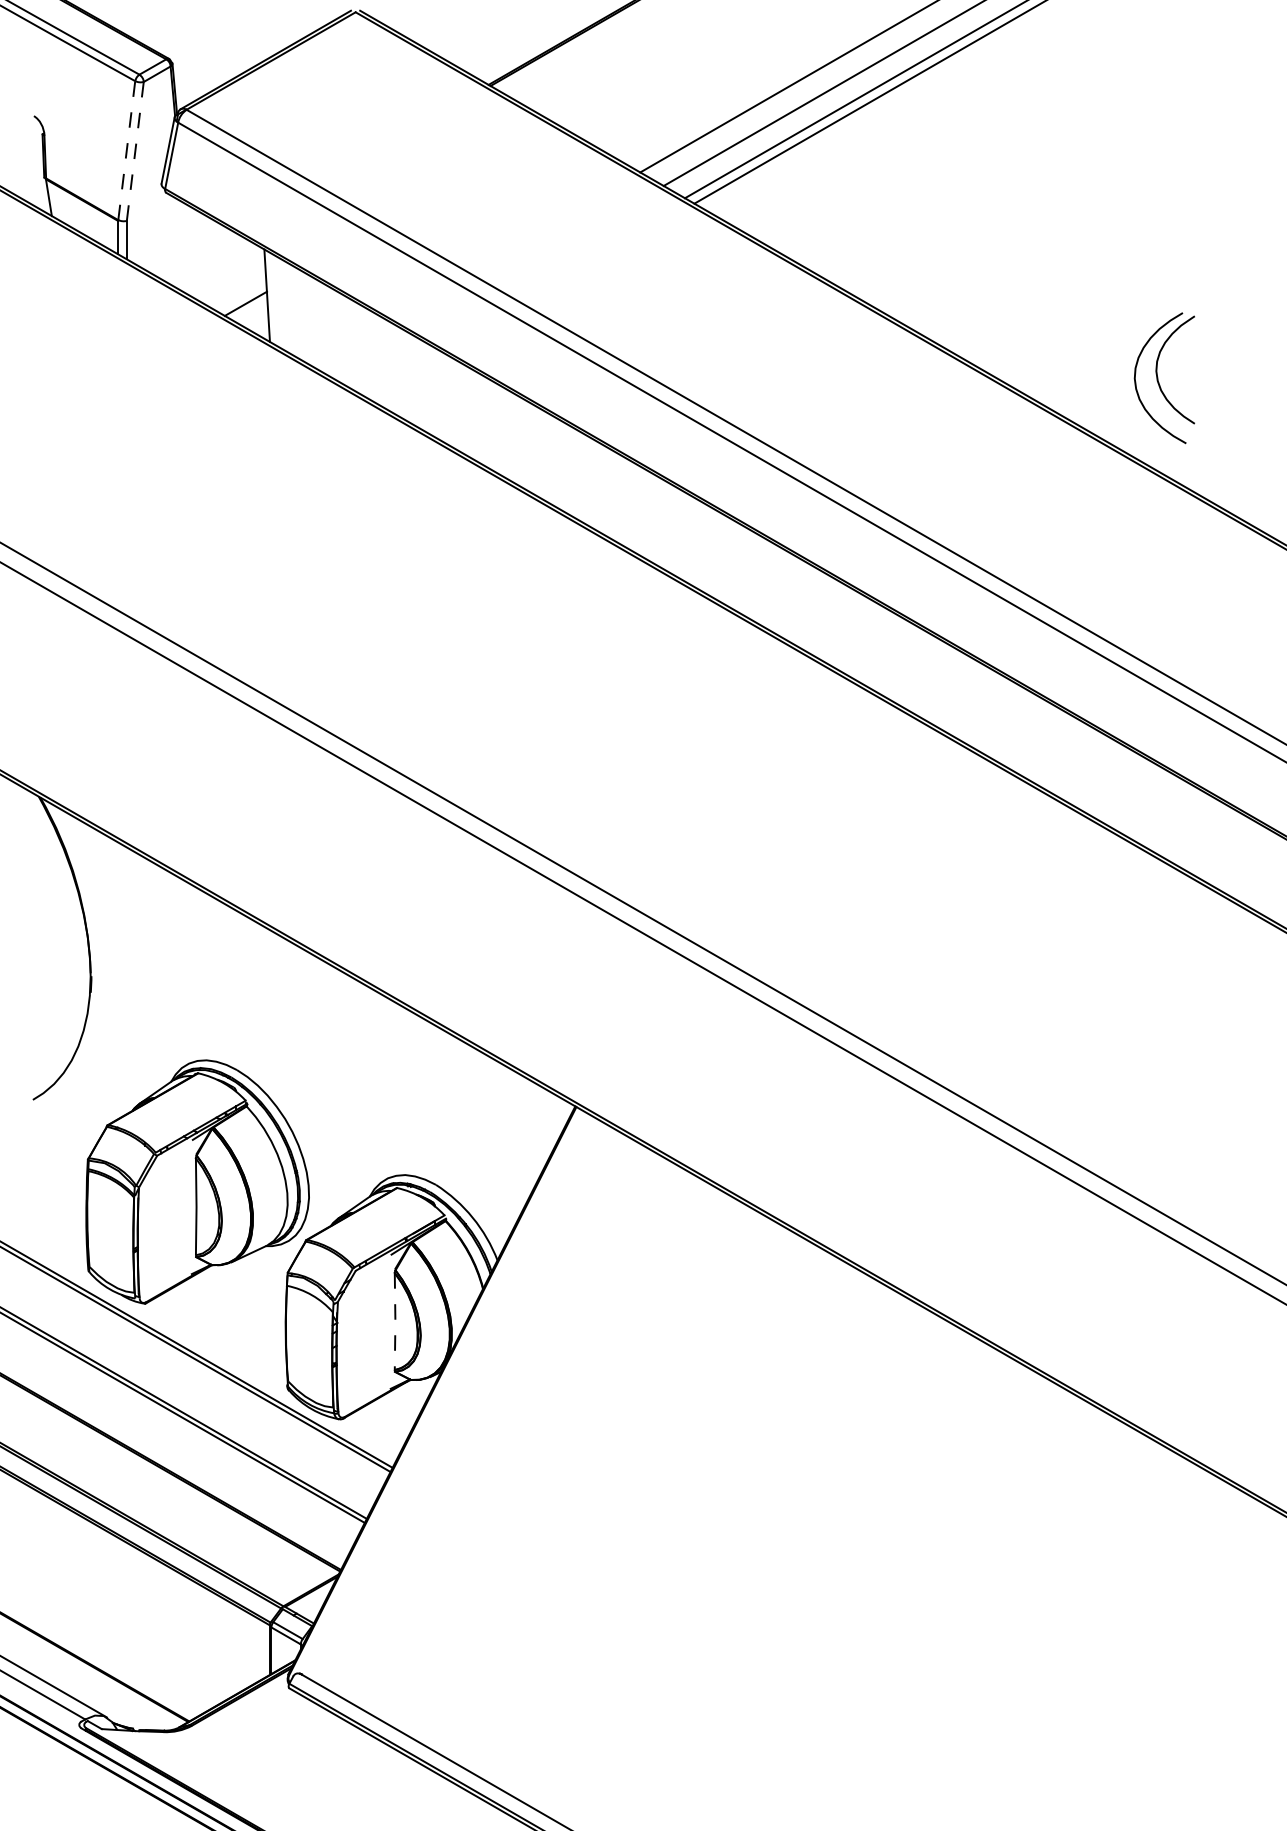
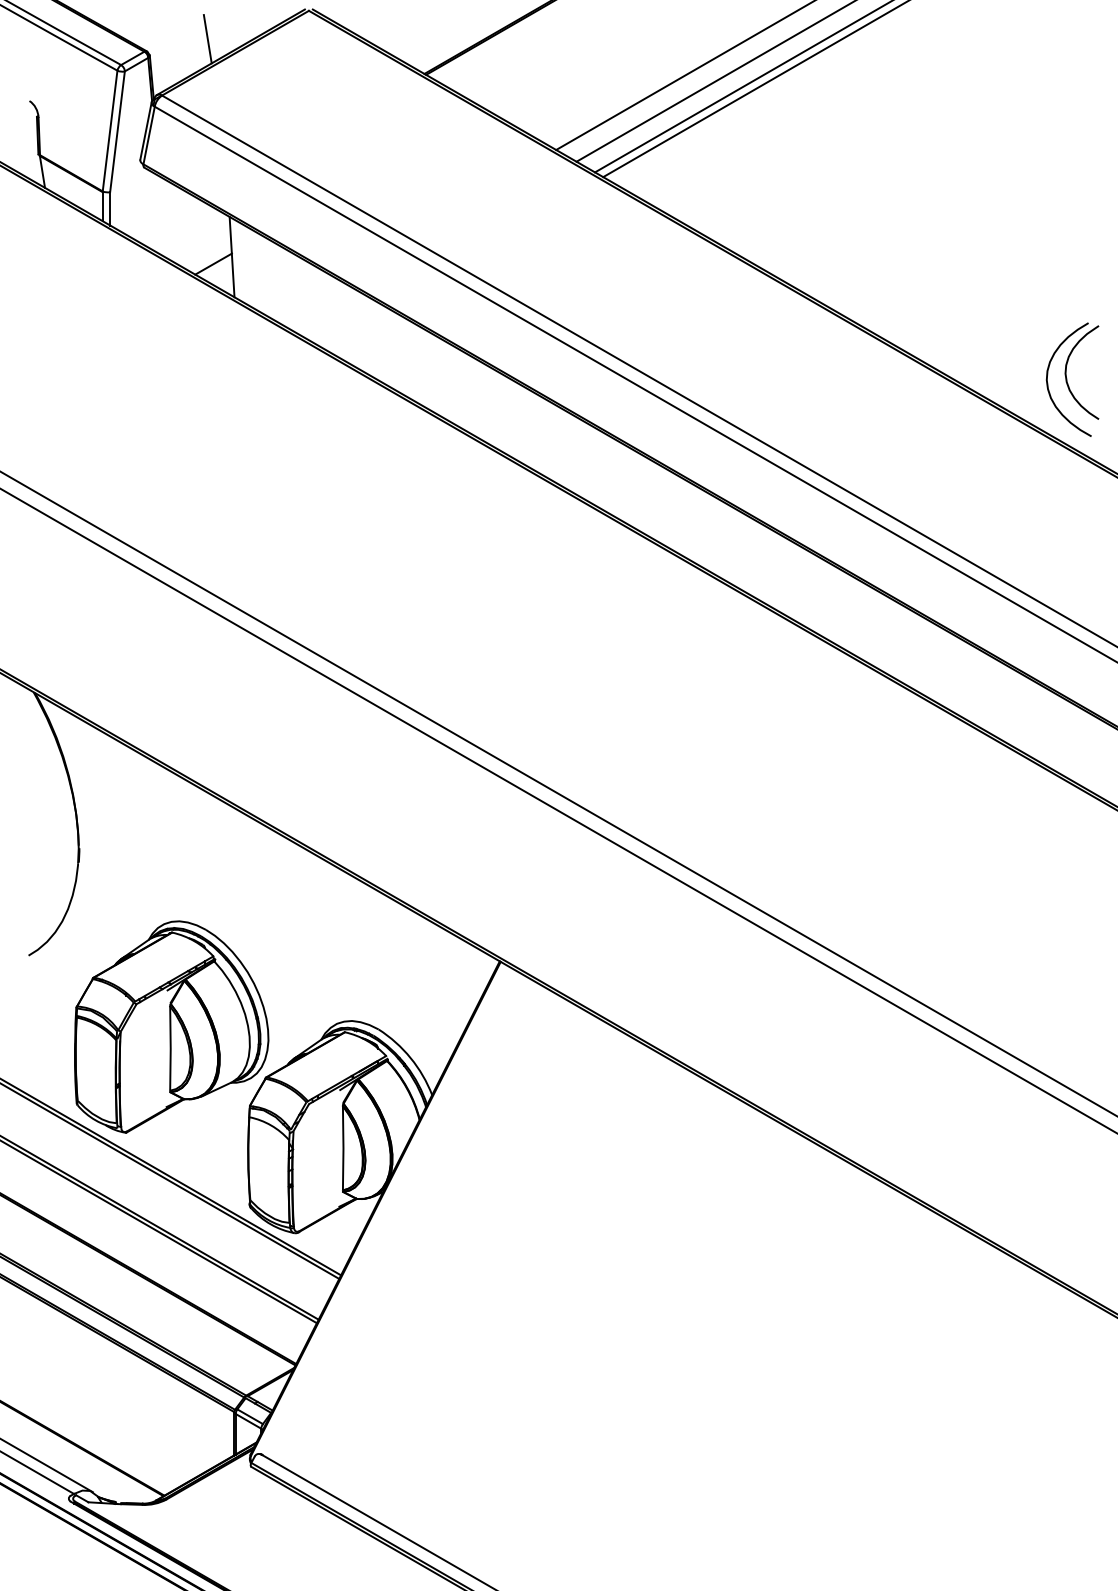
line: (238, 45) -> (207, 39), added
line: (127, 151) -> (110, 131), dashed -> solid
line: (135, 151) -> (117, 131), dashed -> solid
part: (1164, 377) -> (1072, 379), moved
line: (395, 1321) -> (343, 1148), dashed -> solid

